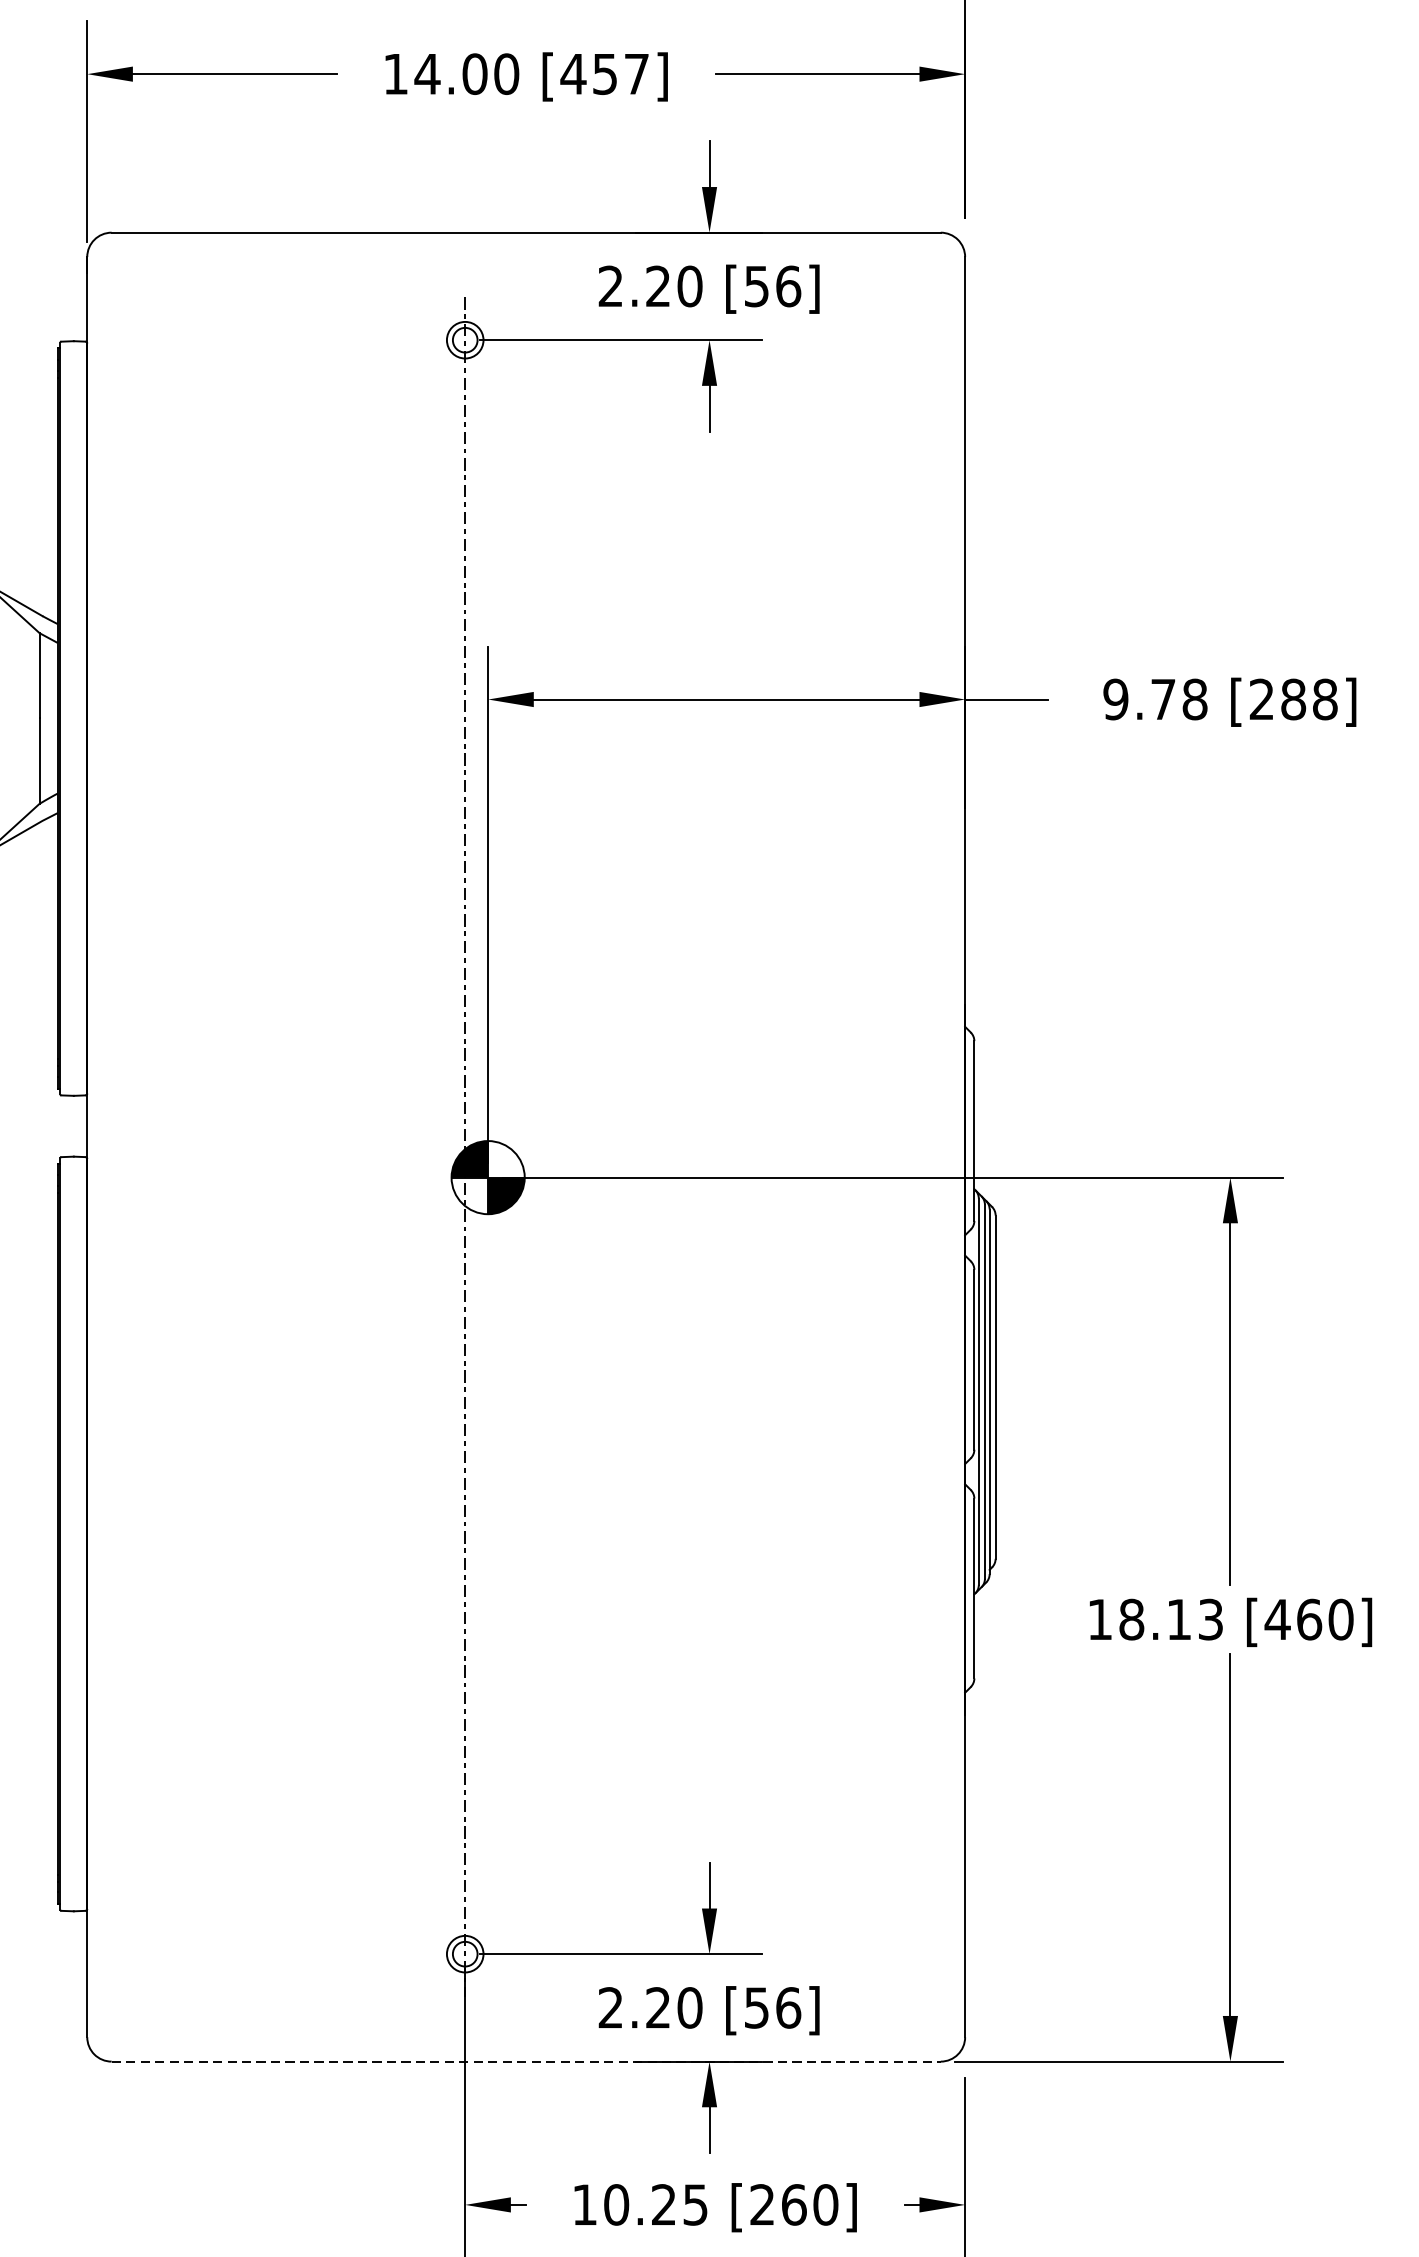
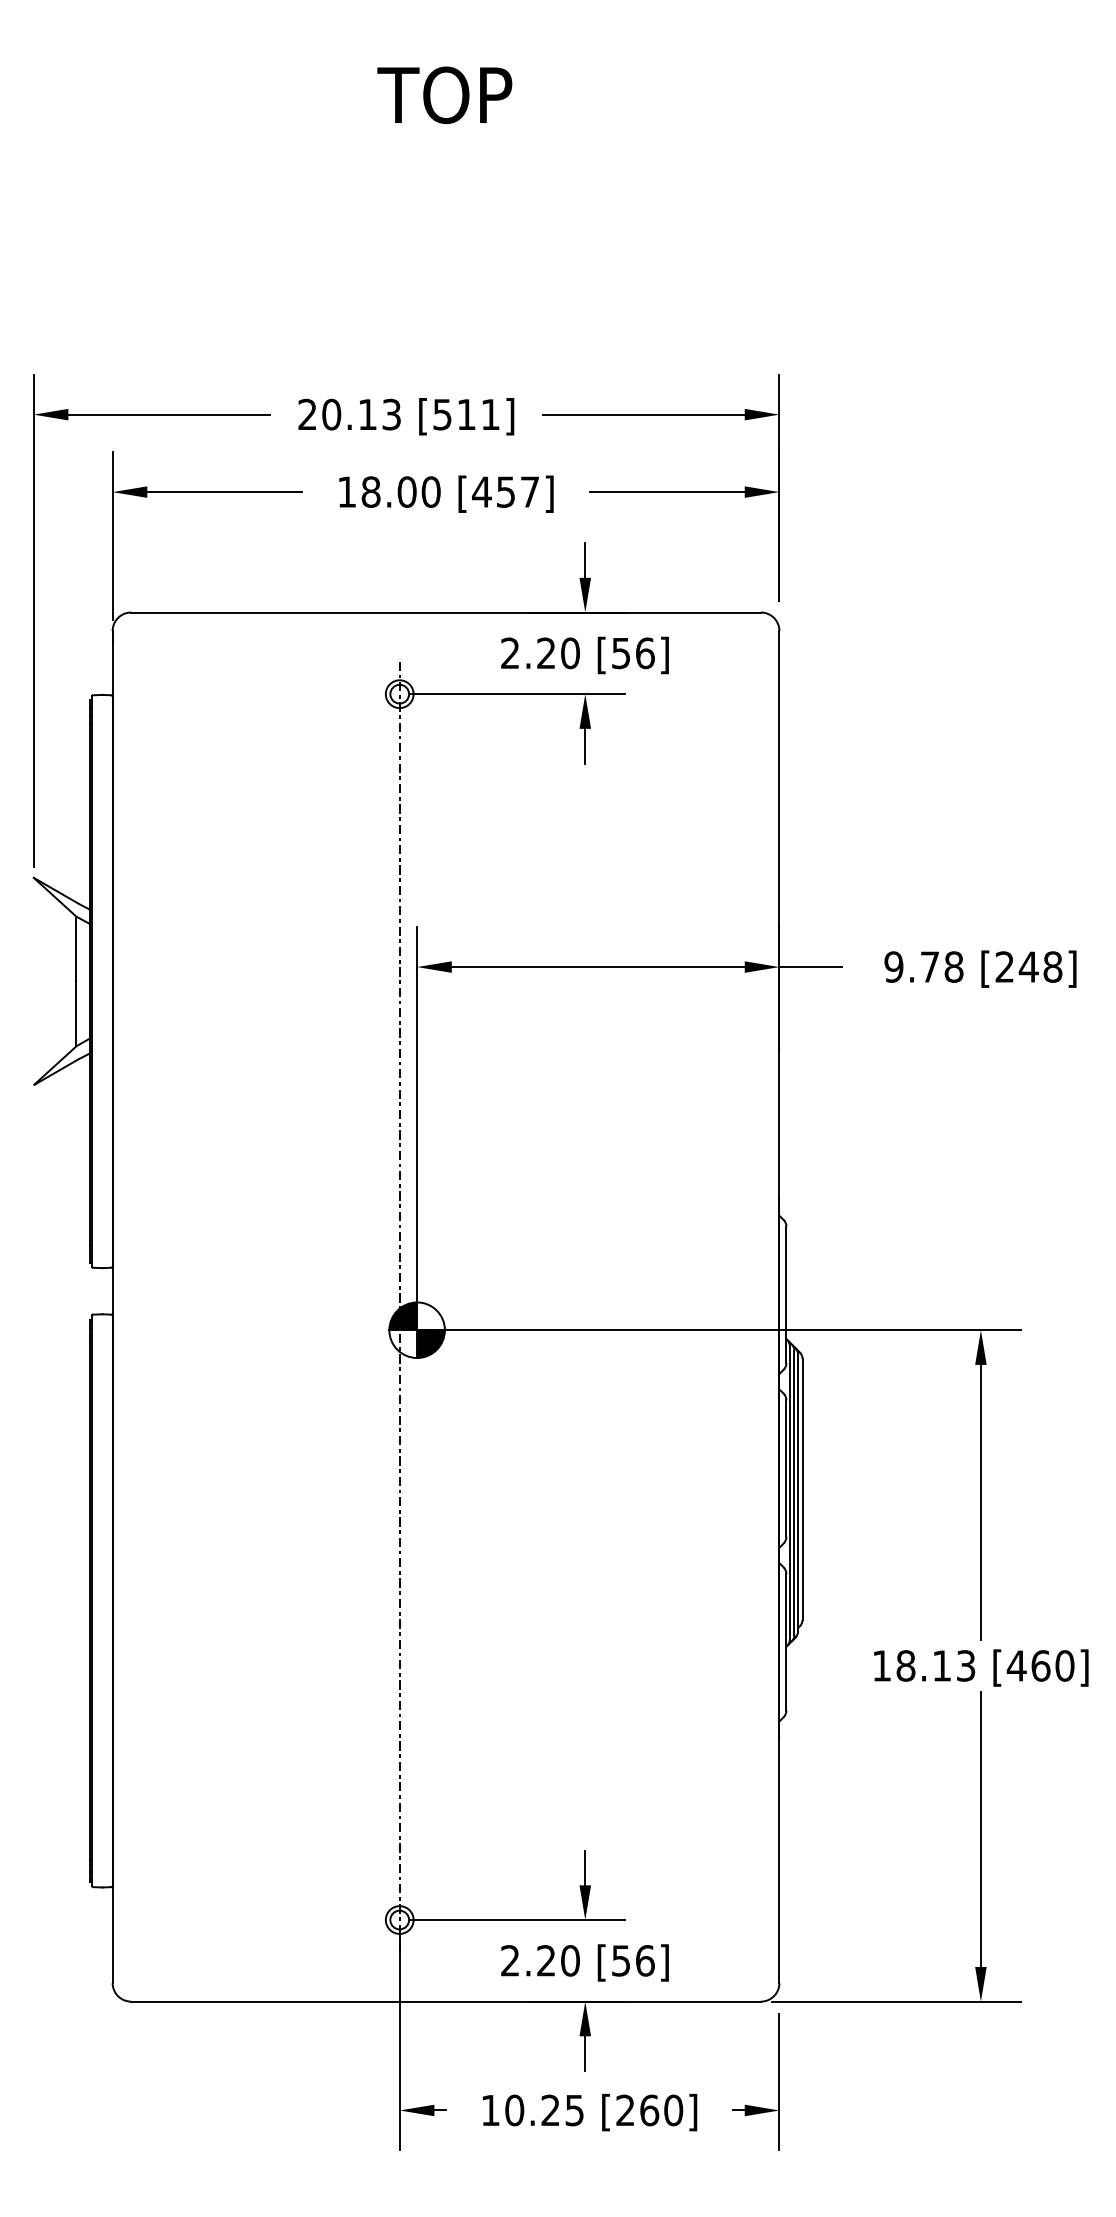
text: (428, 73) -> (371, 491), 14.00 -> 18.00
text: (1293, 698) -> (1028, 966), [288] -> [248]
line: (526, 2061) -> (446, 2001), dashed -> solid

